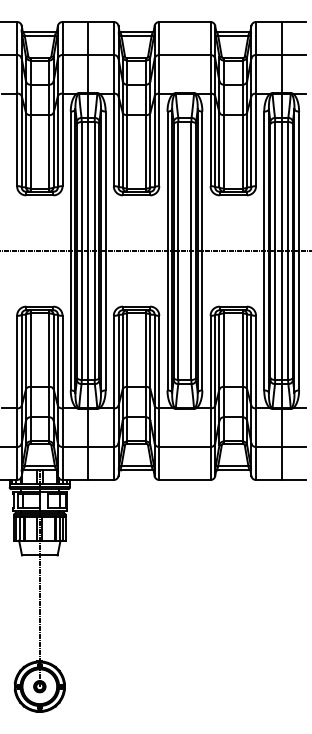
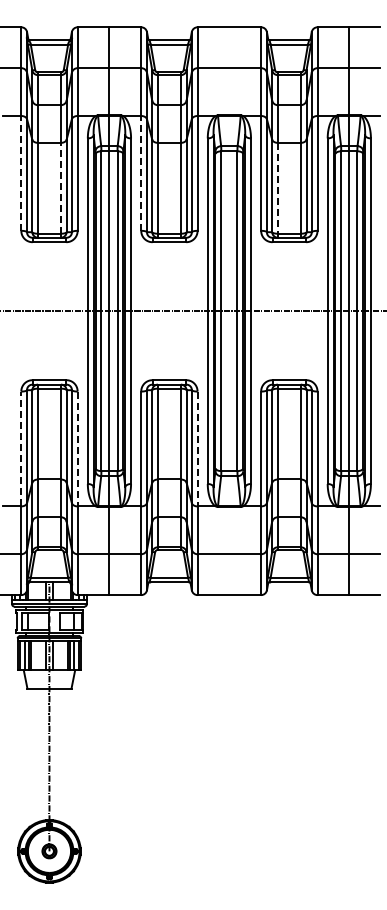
line: (17, 139) -> (21, 172), solid -> dashed
line: (114, 139) -> (141, 172), solid -> dashed
line: (48, 151) -> (60, 187), solid -> dashed
line: (223, 152) -> (277, 188), solid -> dashed
line: (17, 361) -> (21, 448), solid -> dashed
line: (62, 362) -> (77, 449), solid -> dashed
line: (159, 362) -> (197, 449), solid -> dashed

